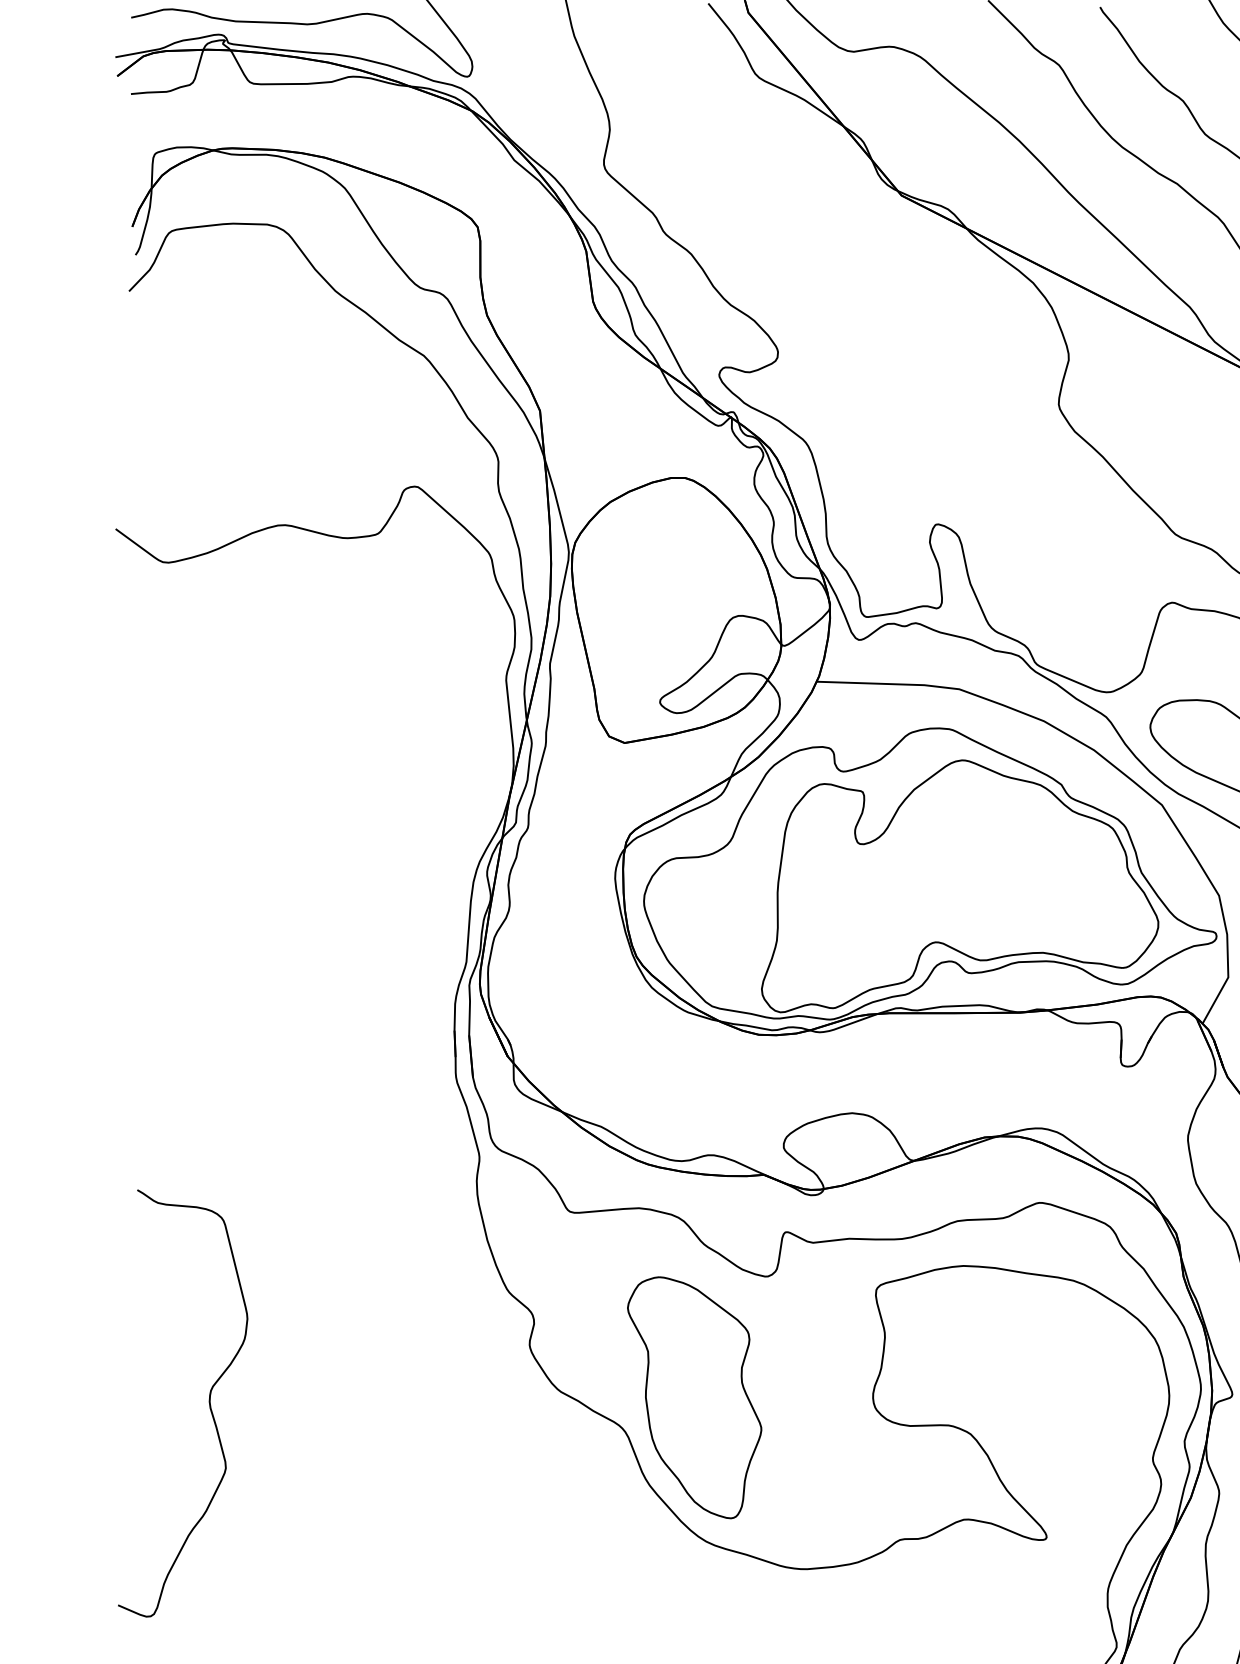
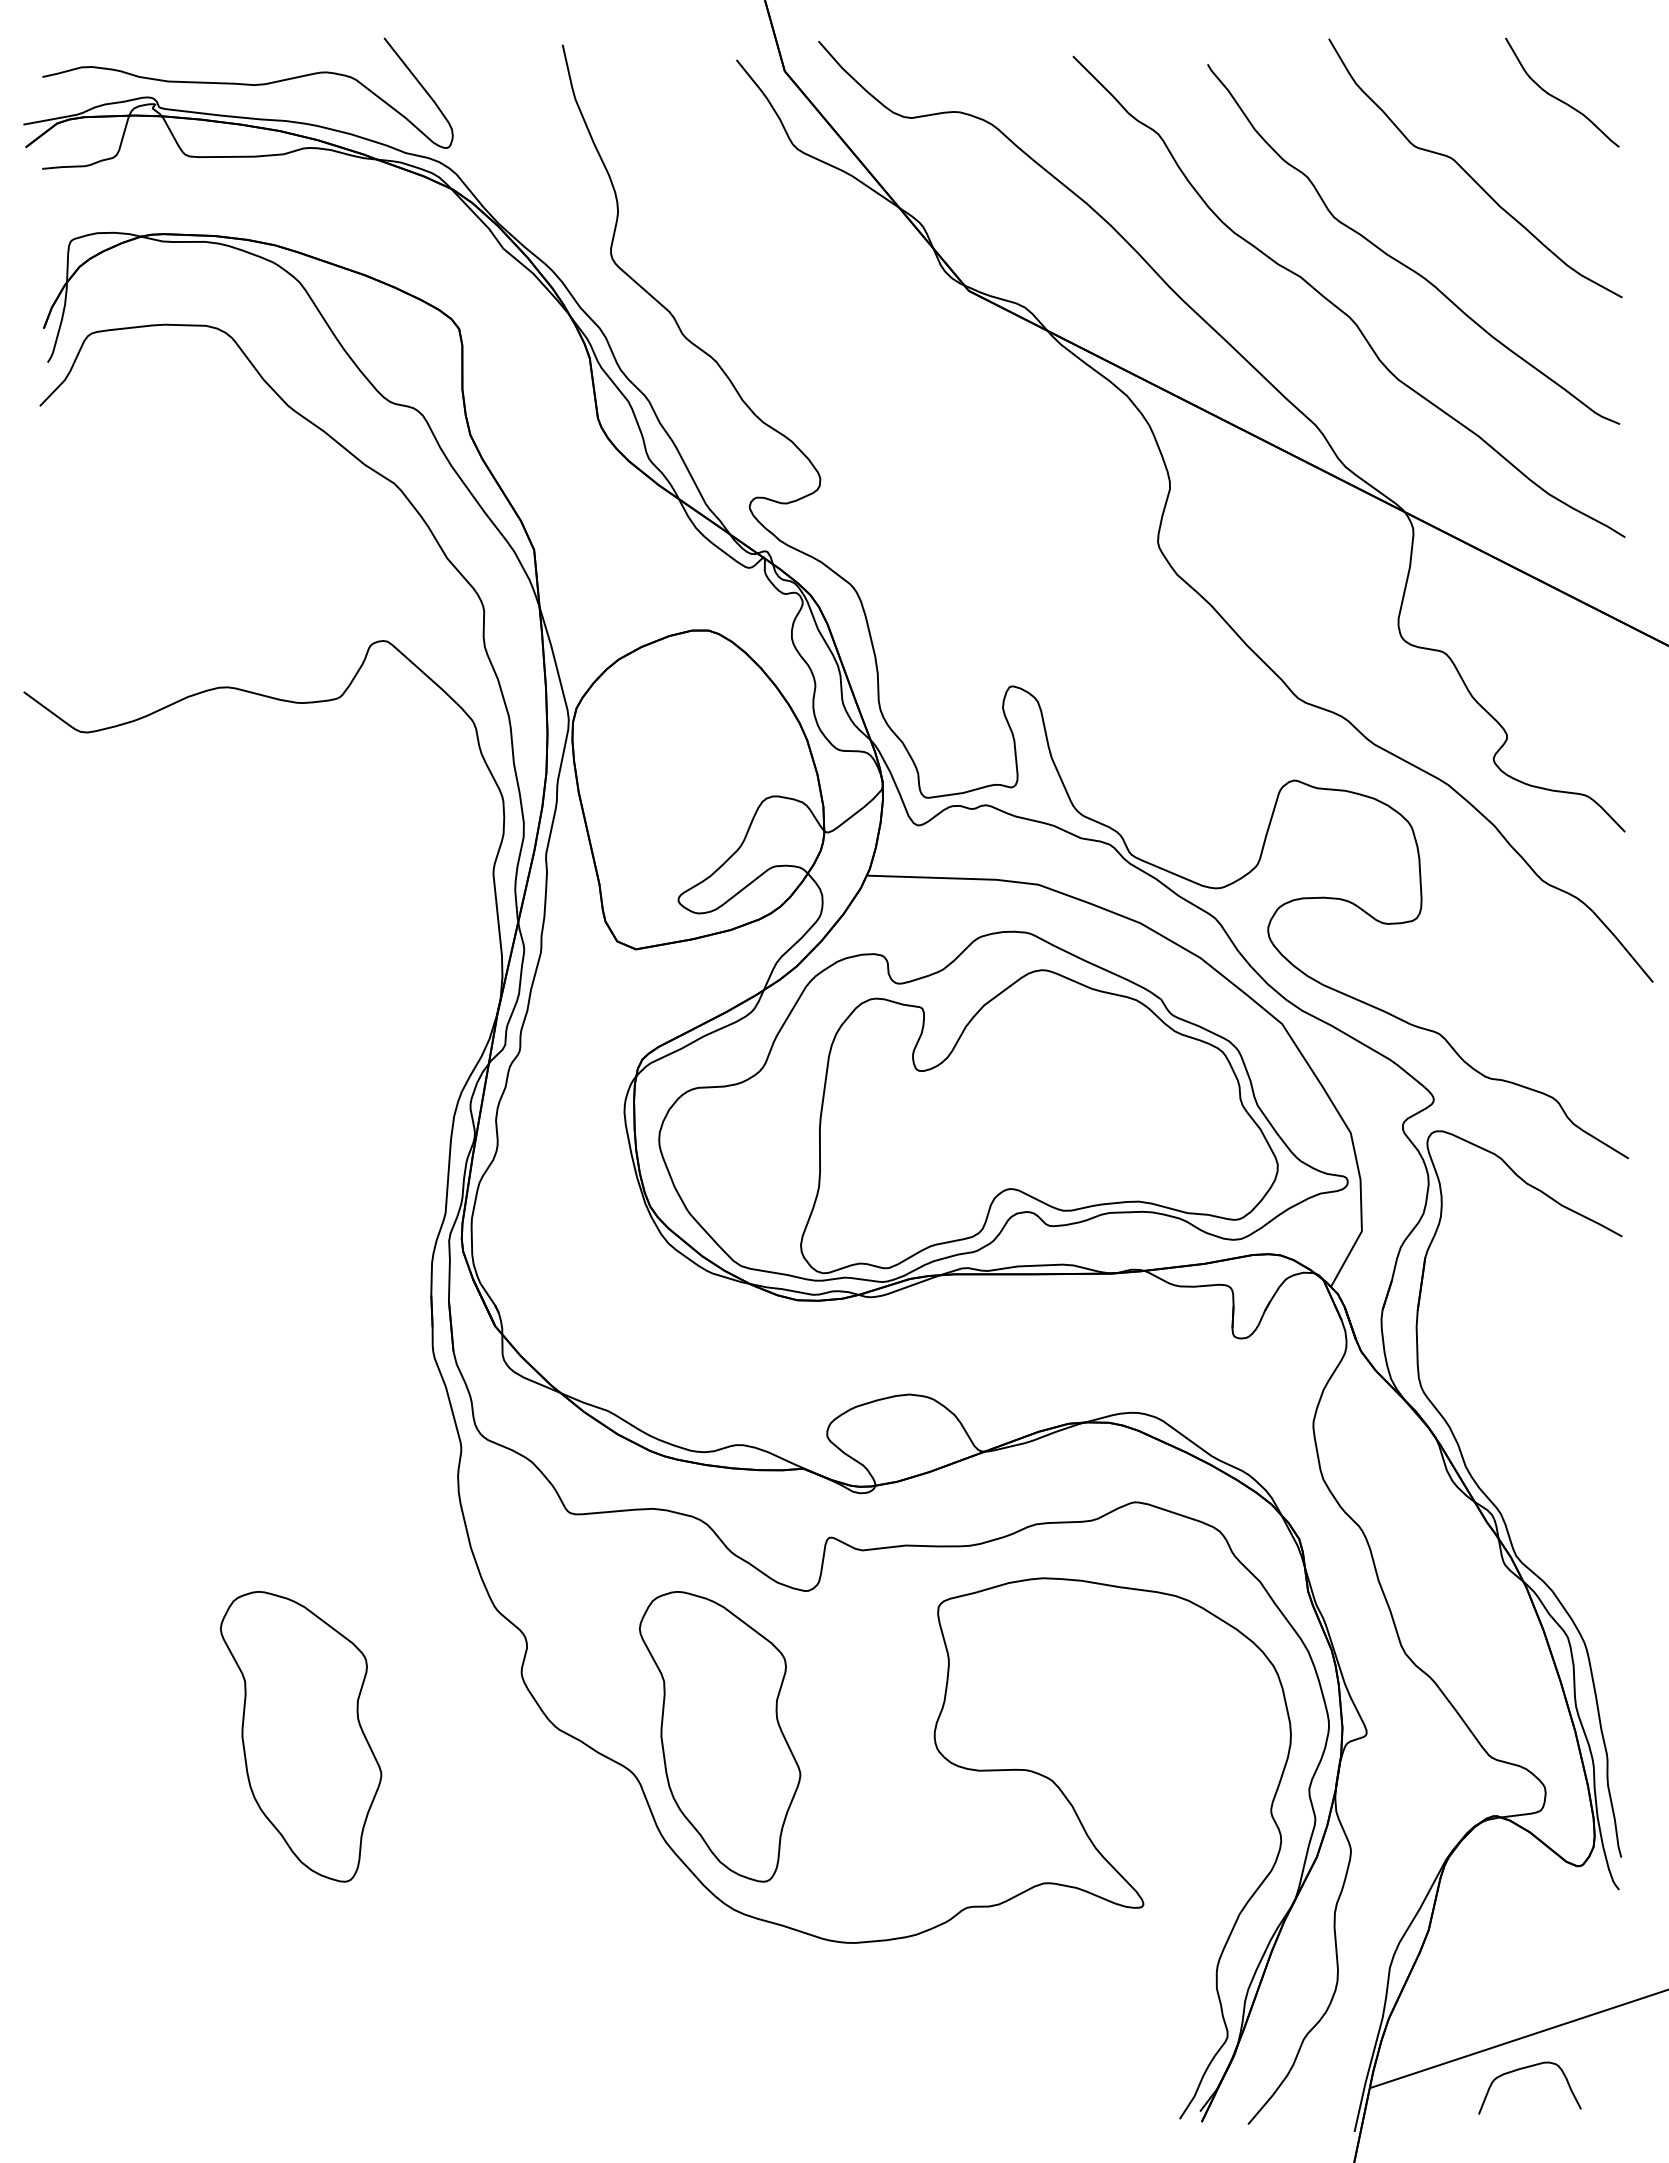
part: (346, 1397) -> (301, 1736), added
curve: (209, 1403) -> (136, 1743), removed

